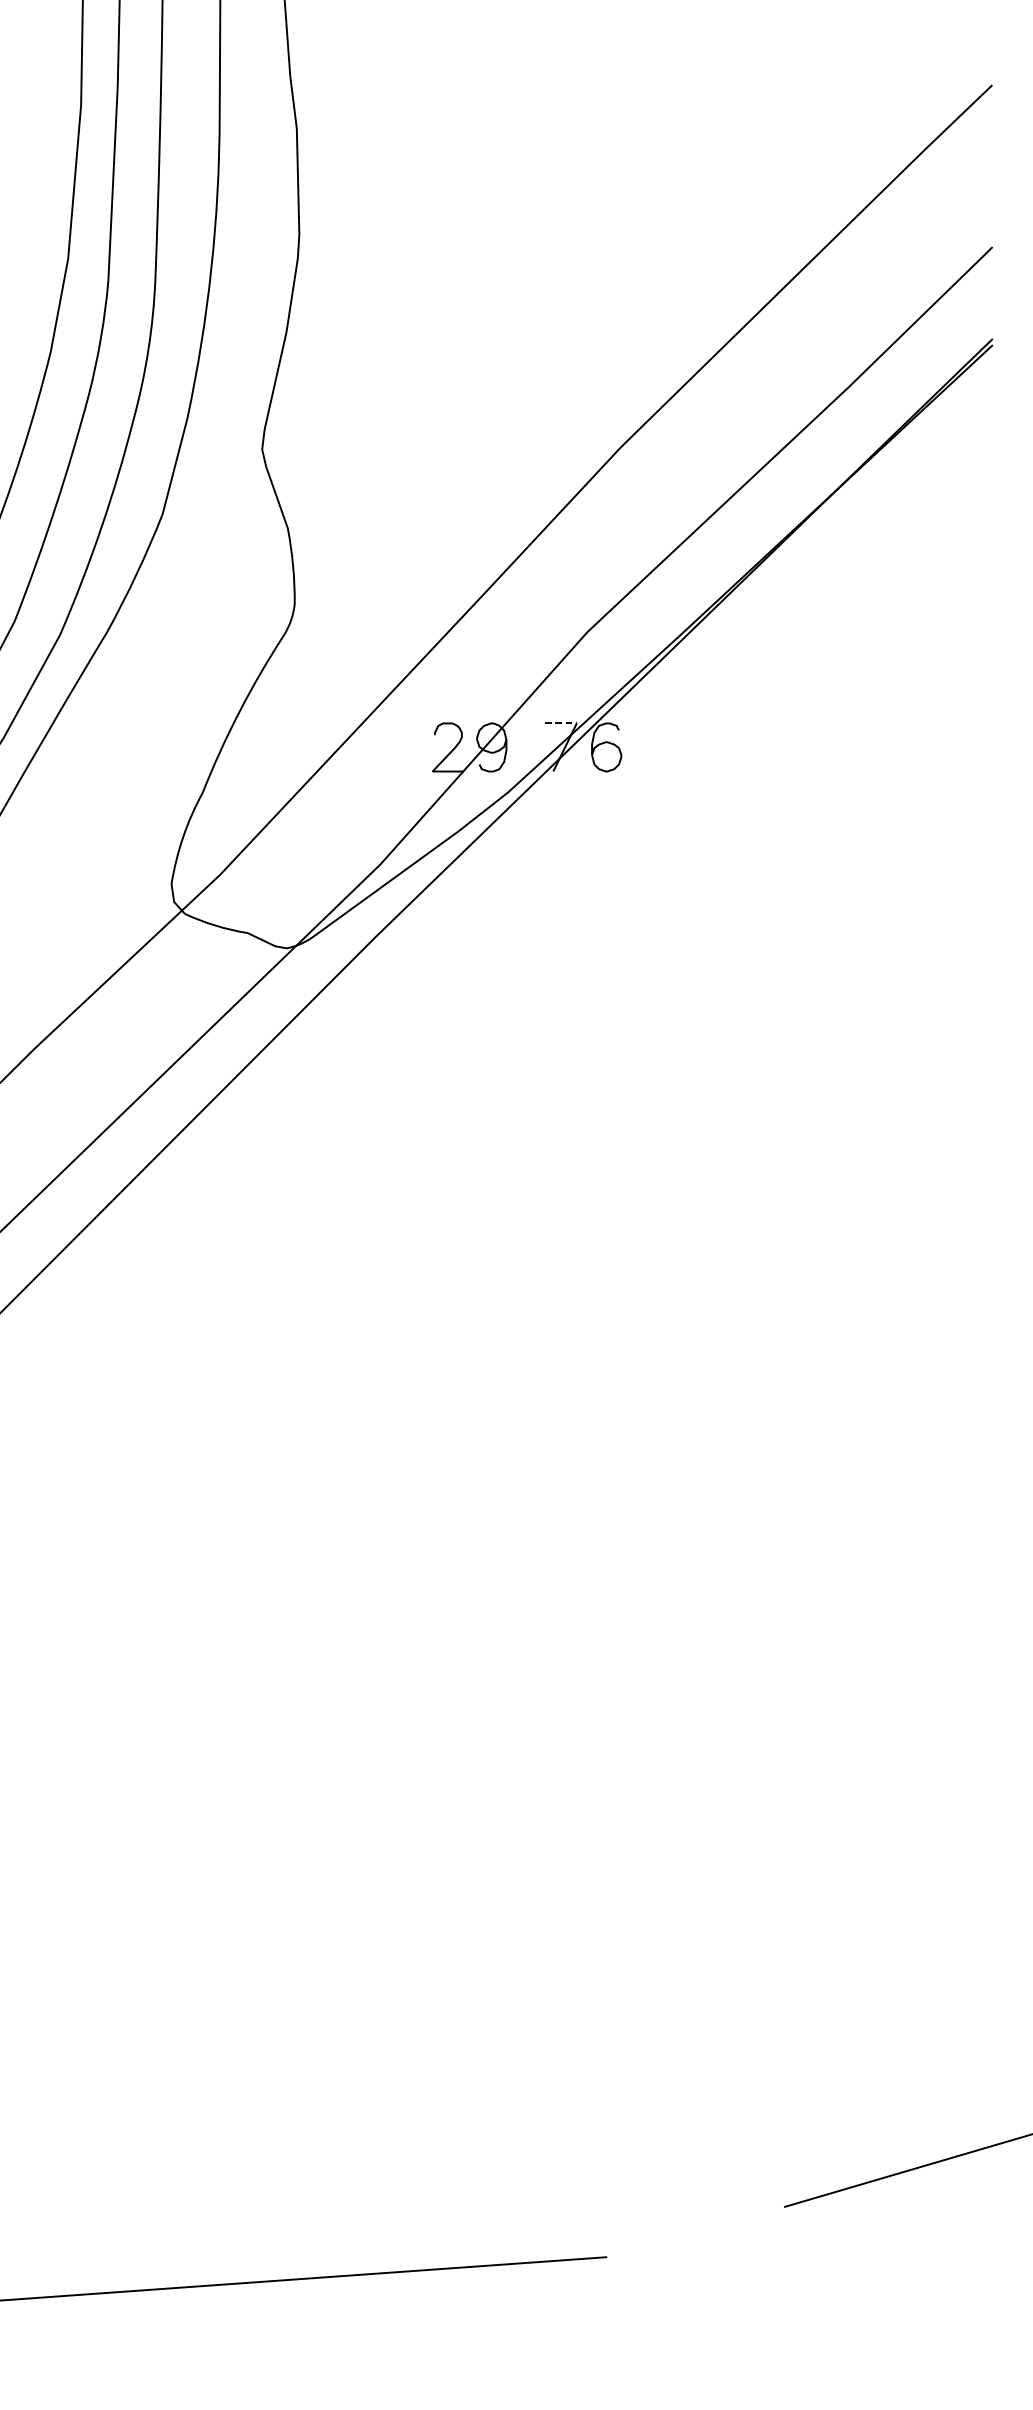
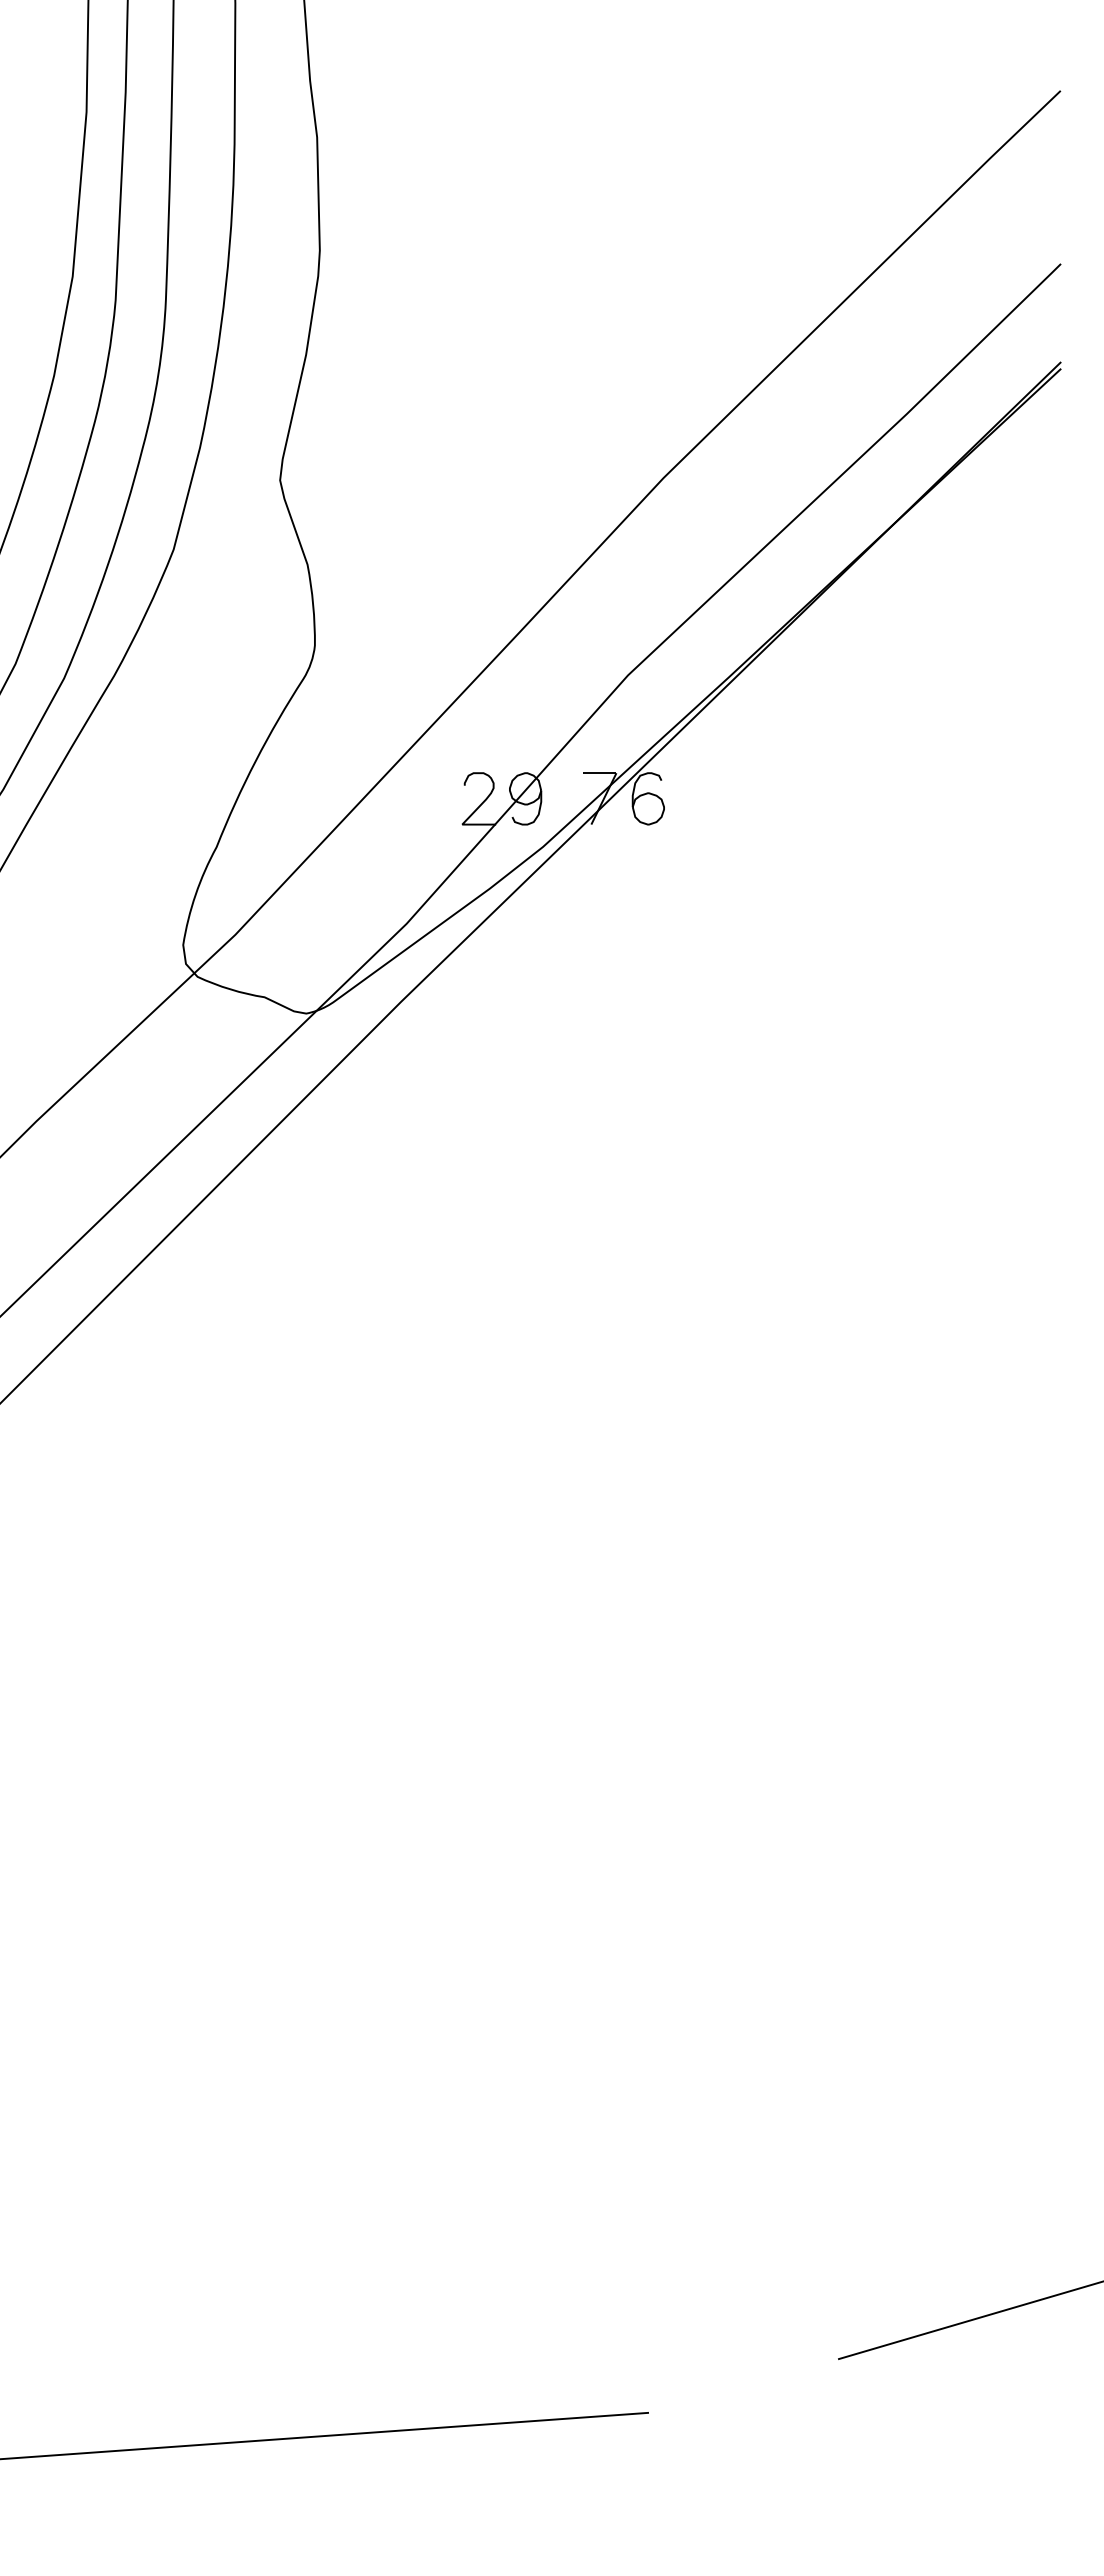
line: (560, 723) -> (599, 773), dashed -> solid

